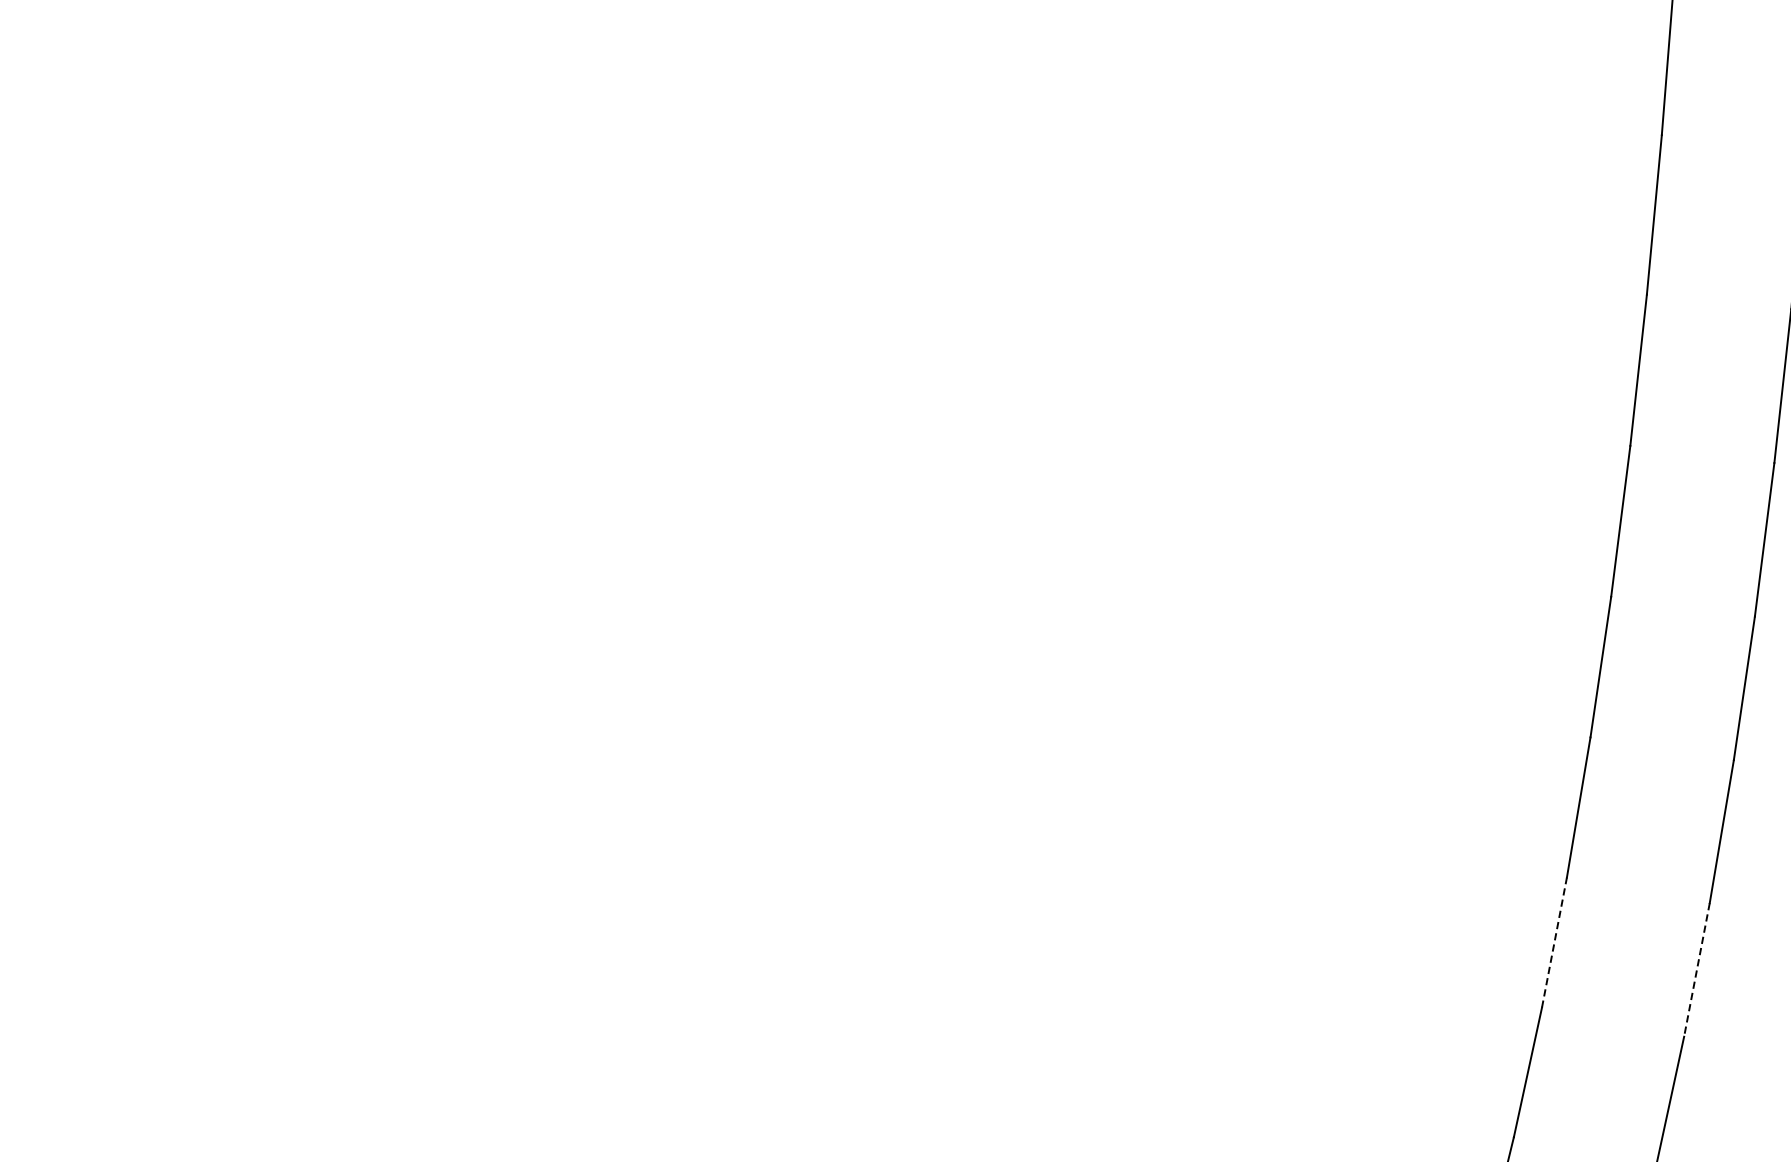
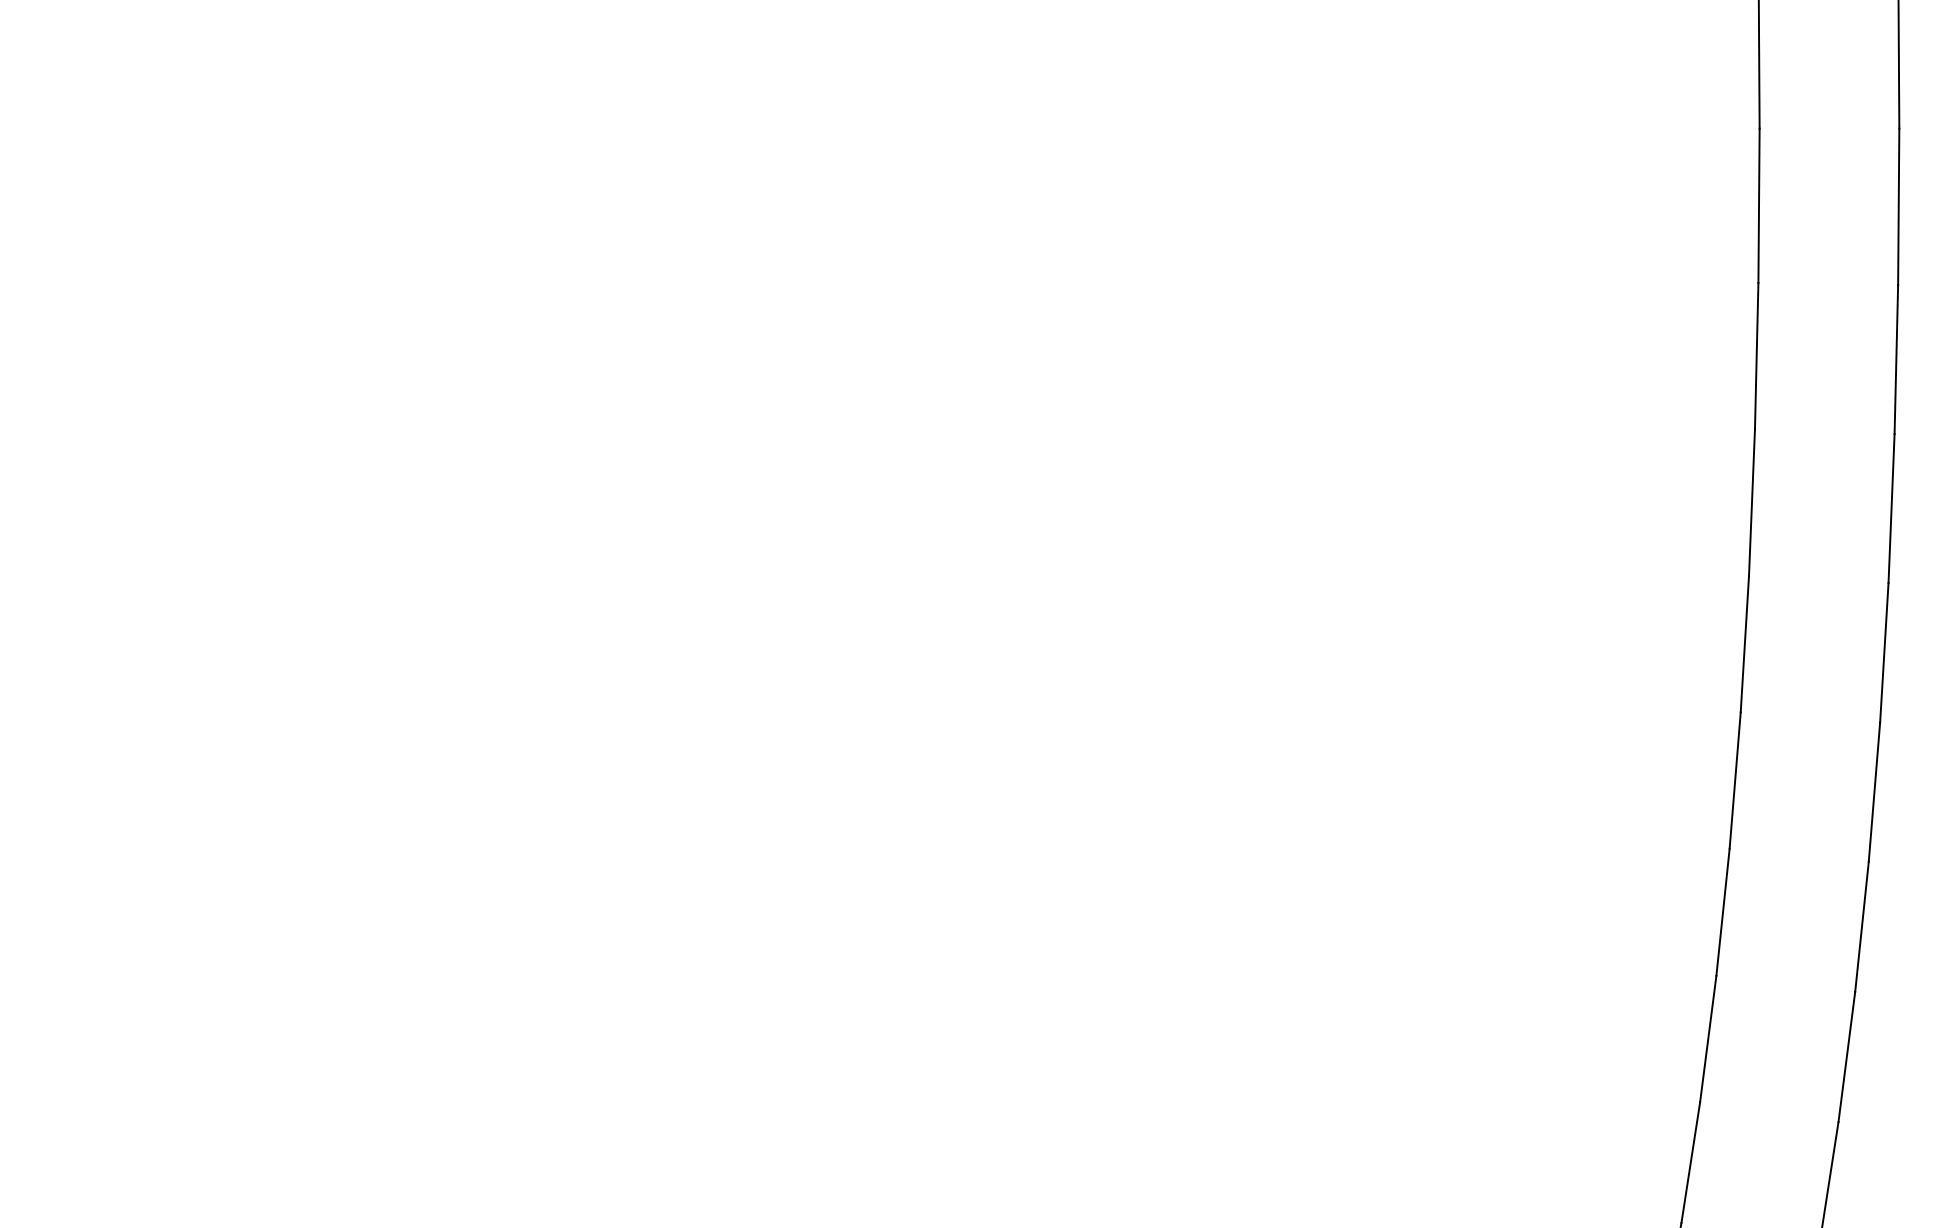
line: (1554, 942) -> (1723, 912), dashed -> solid
line: (1696, 969) -> (1861, 926), dashed -> solid

